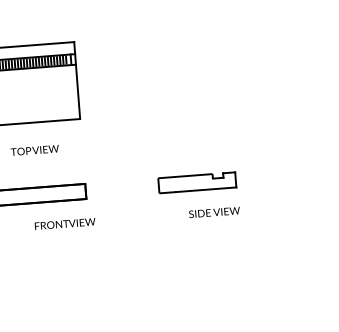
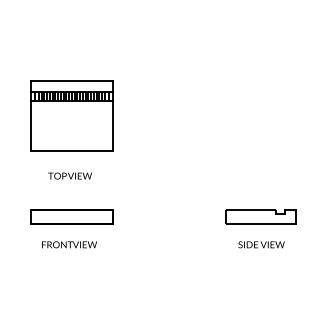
part: (196, 182) -> (260, 216), moved
text: (214, 212) -> (261, 244), moved
text: (65, 223) -> (69, 244), moved

